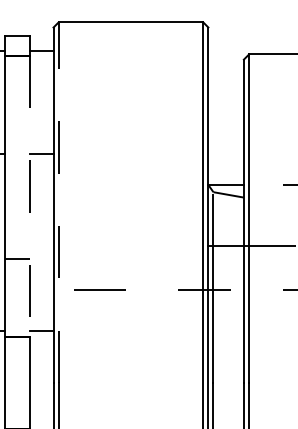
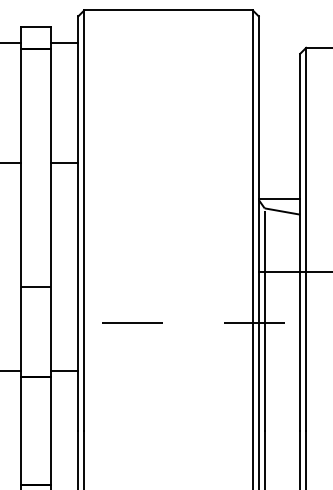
line: (30, 196) -> (51, 213), dashed -> solid
line: (58, 202) -> (84, 220), dashed -> solid

